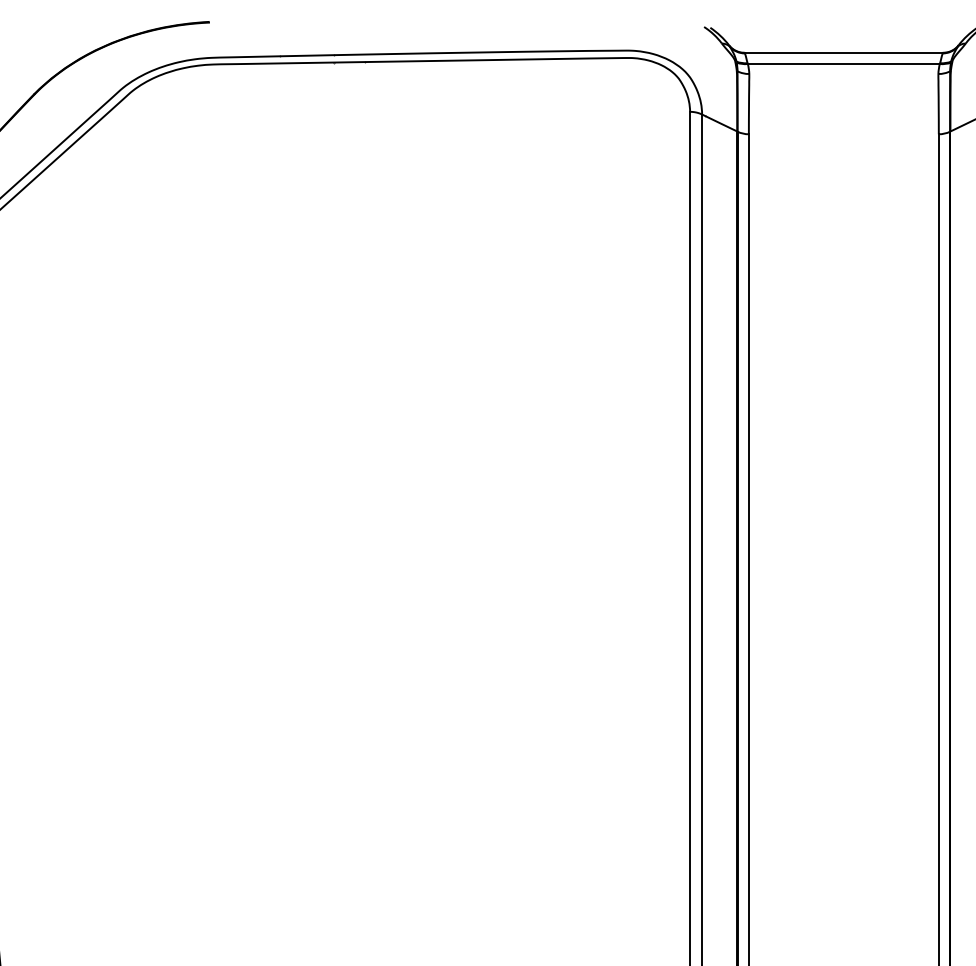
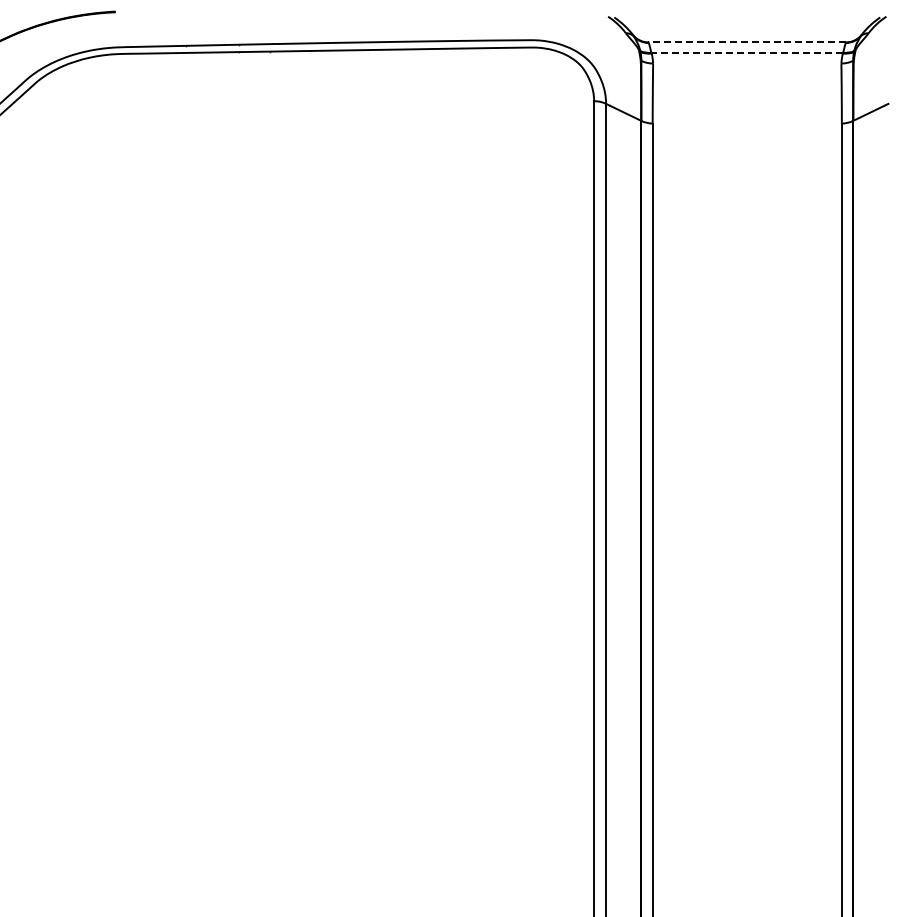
line: (843, 52) -> (746, 42), solid -> dashed
line: (843, 63) -> (746, 53), solid -> dashed

